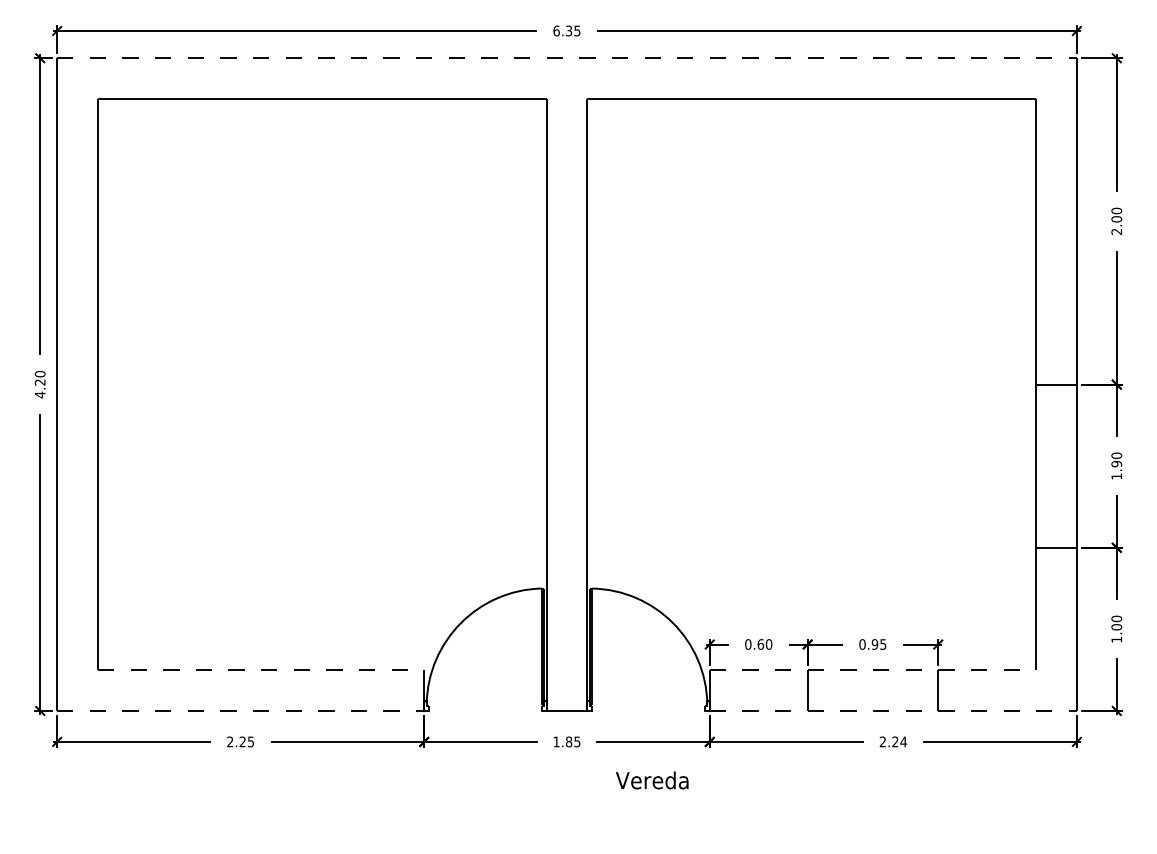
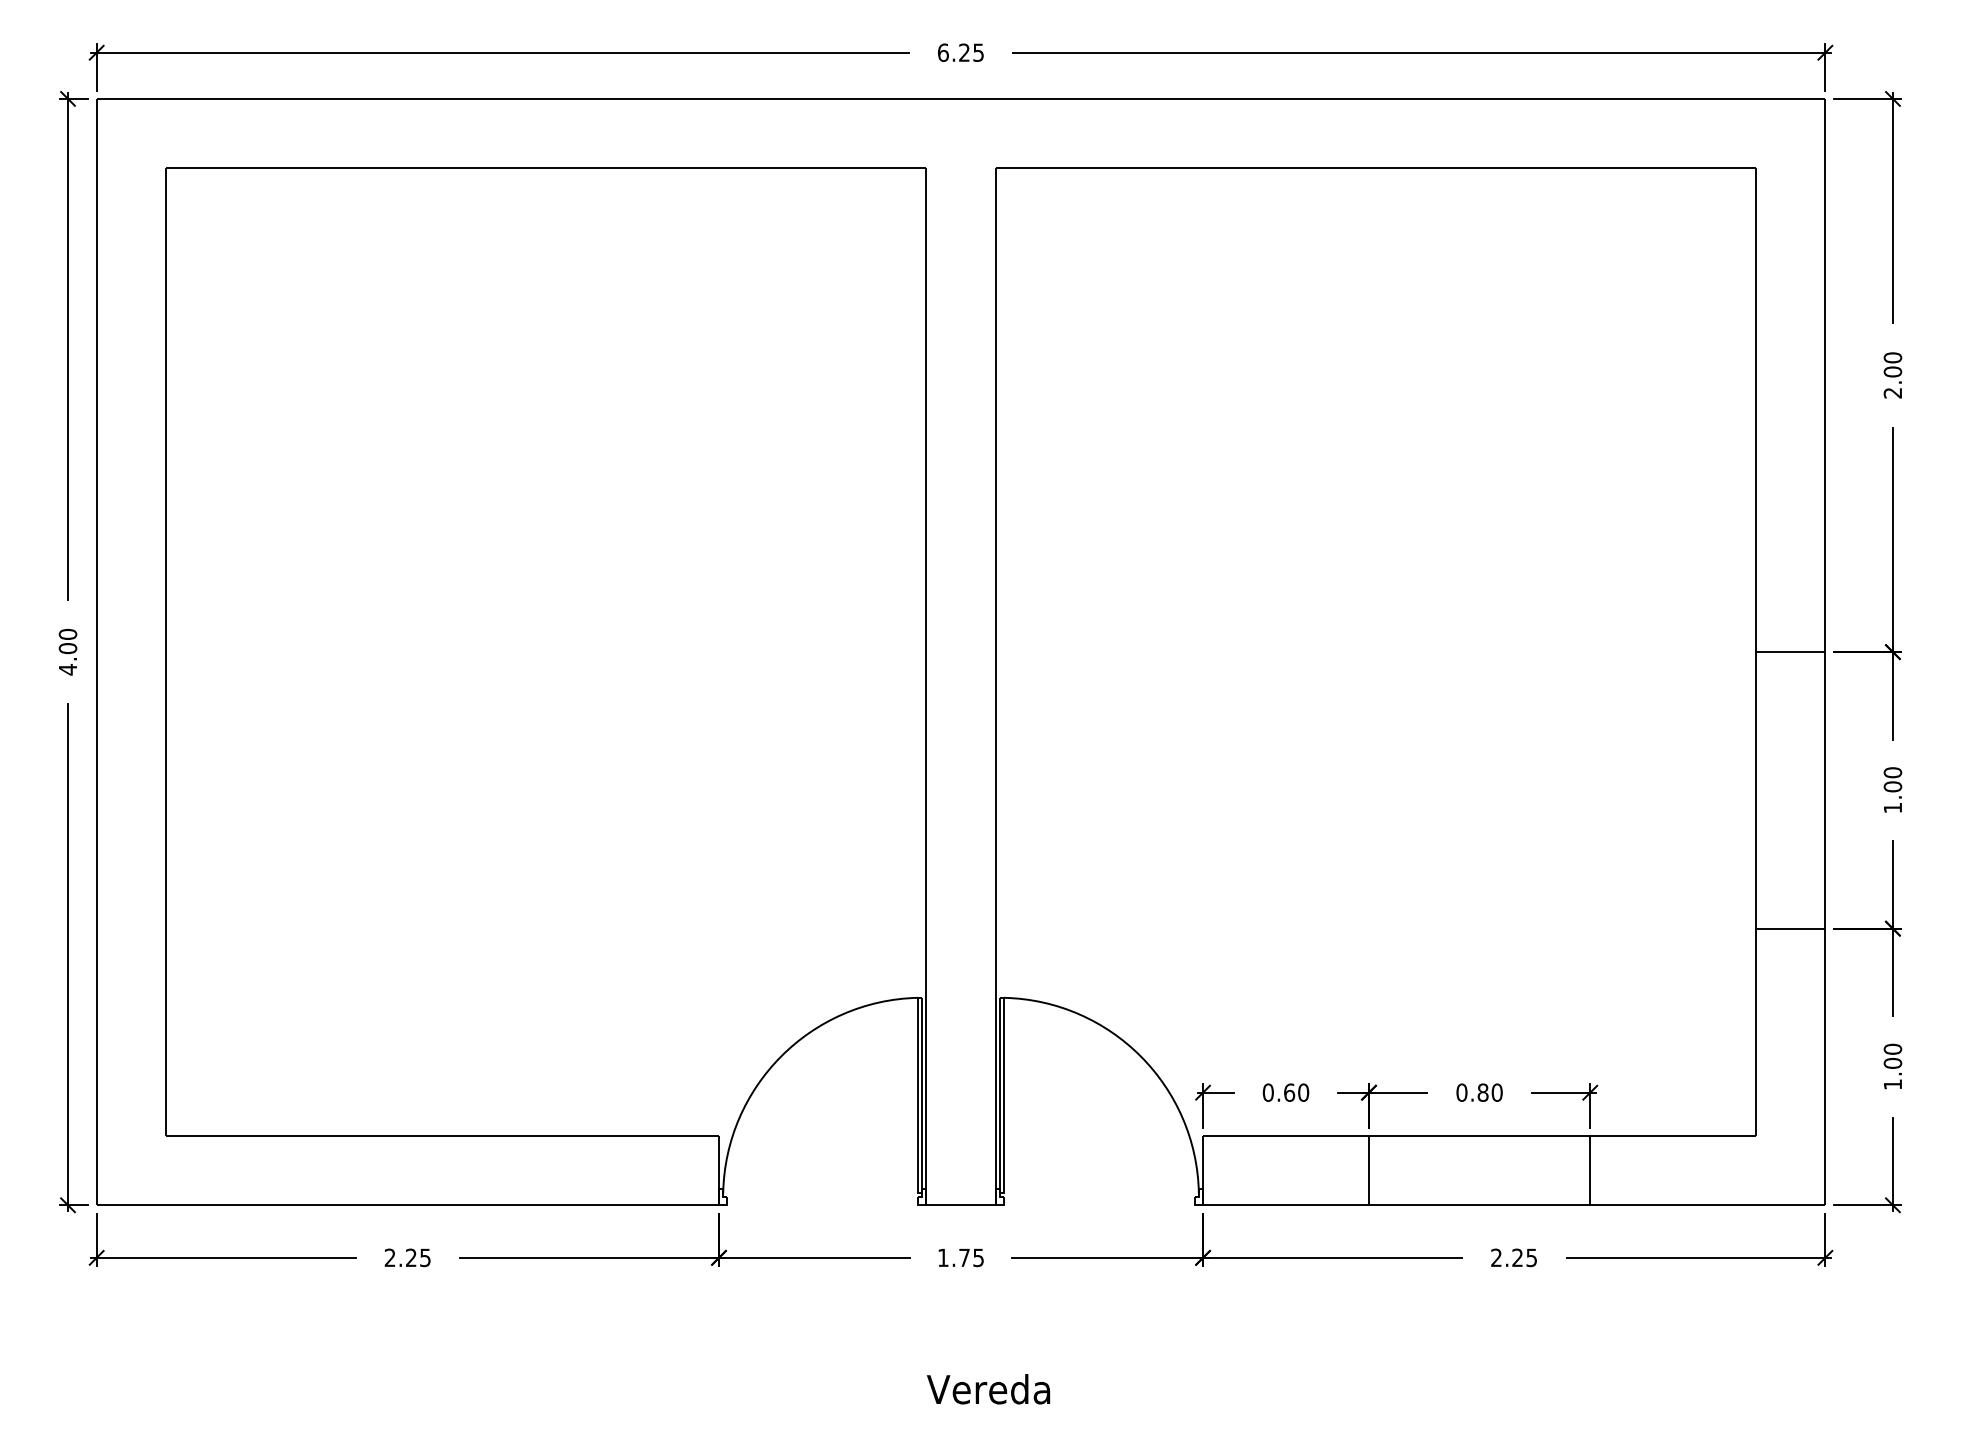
text: (569, 31) -> (965, 53), 6.35 -> 6.25
line: (567, 58) -> (961, 99), dashed -> solid
text: (39, 382) -> (66, 648), 4.20 -> 4.00
text: (1116, 464) -> (1892, 787), 1.90 -> 1.00
text: (878, 644) -> (1489, 1092), 0.95 -> 0.80
line: (261, 670) -> (443, 1136), dashed -> solid
line: (873, 670) -> (1480, 1136), dashed -> solid
line: (240, 710) -> (407, 1204), dashed -> solid
line: (893, 710) -> (1514, 1204), dashed -> solid
text: (568, 741) -> (963, 1257), 1.85 -> 1.75
text: (903, 741) -> (1531, 1257), 2.24 -> 2.25
text: (652, 780) -> (988, 1389), moved

